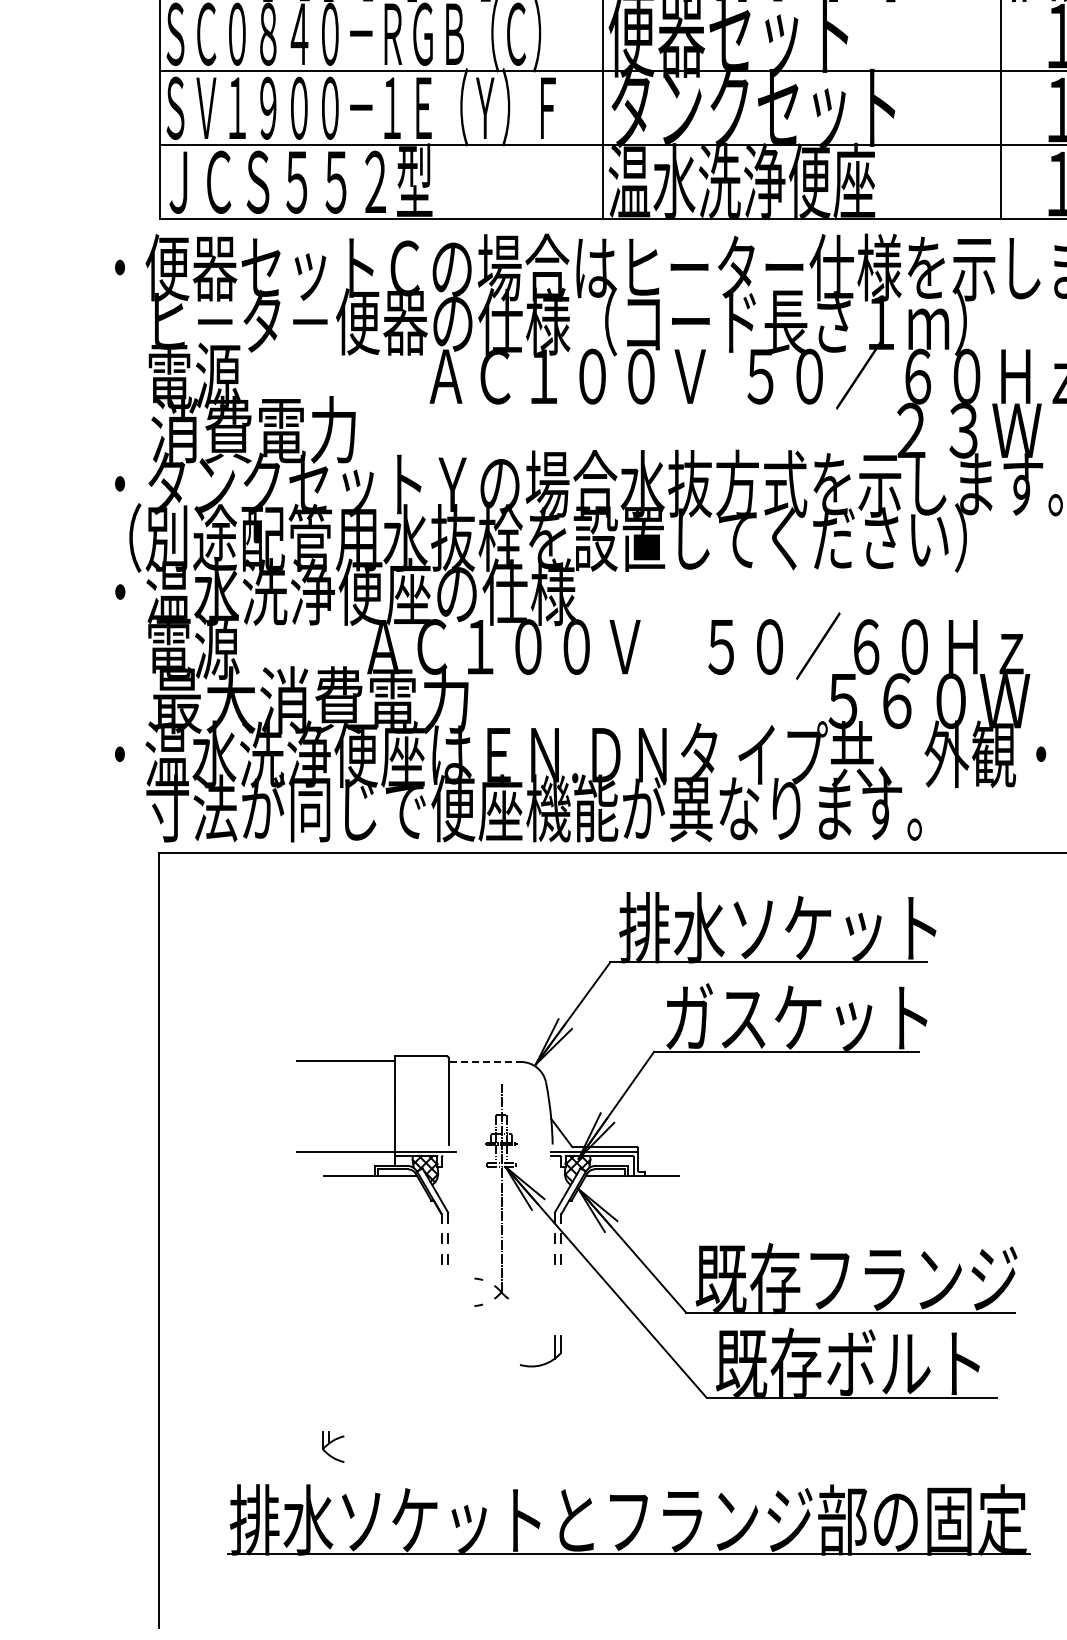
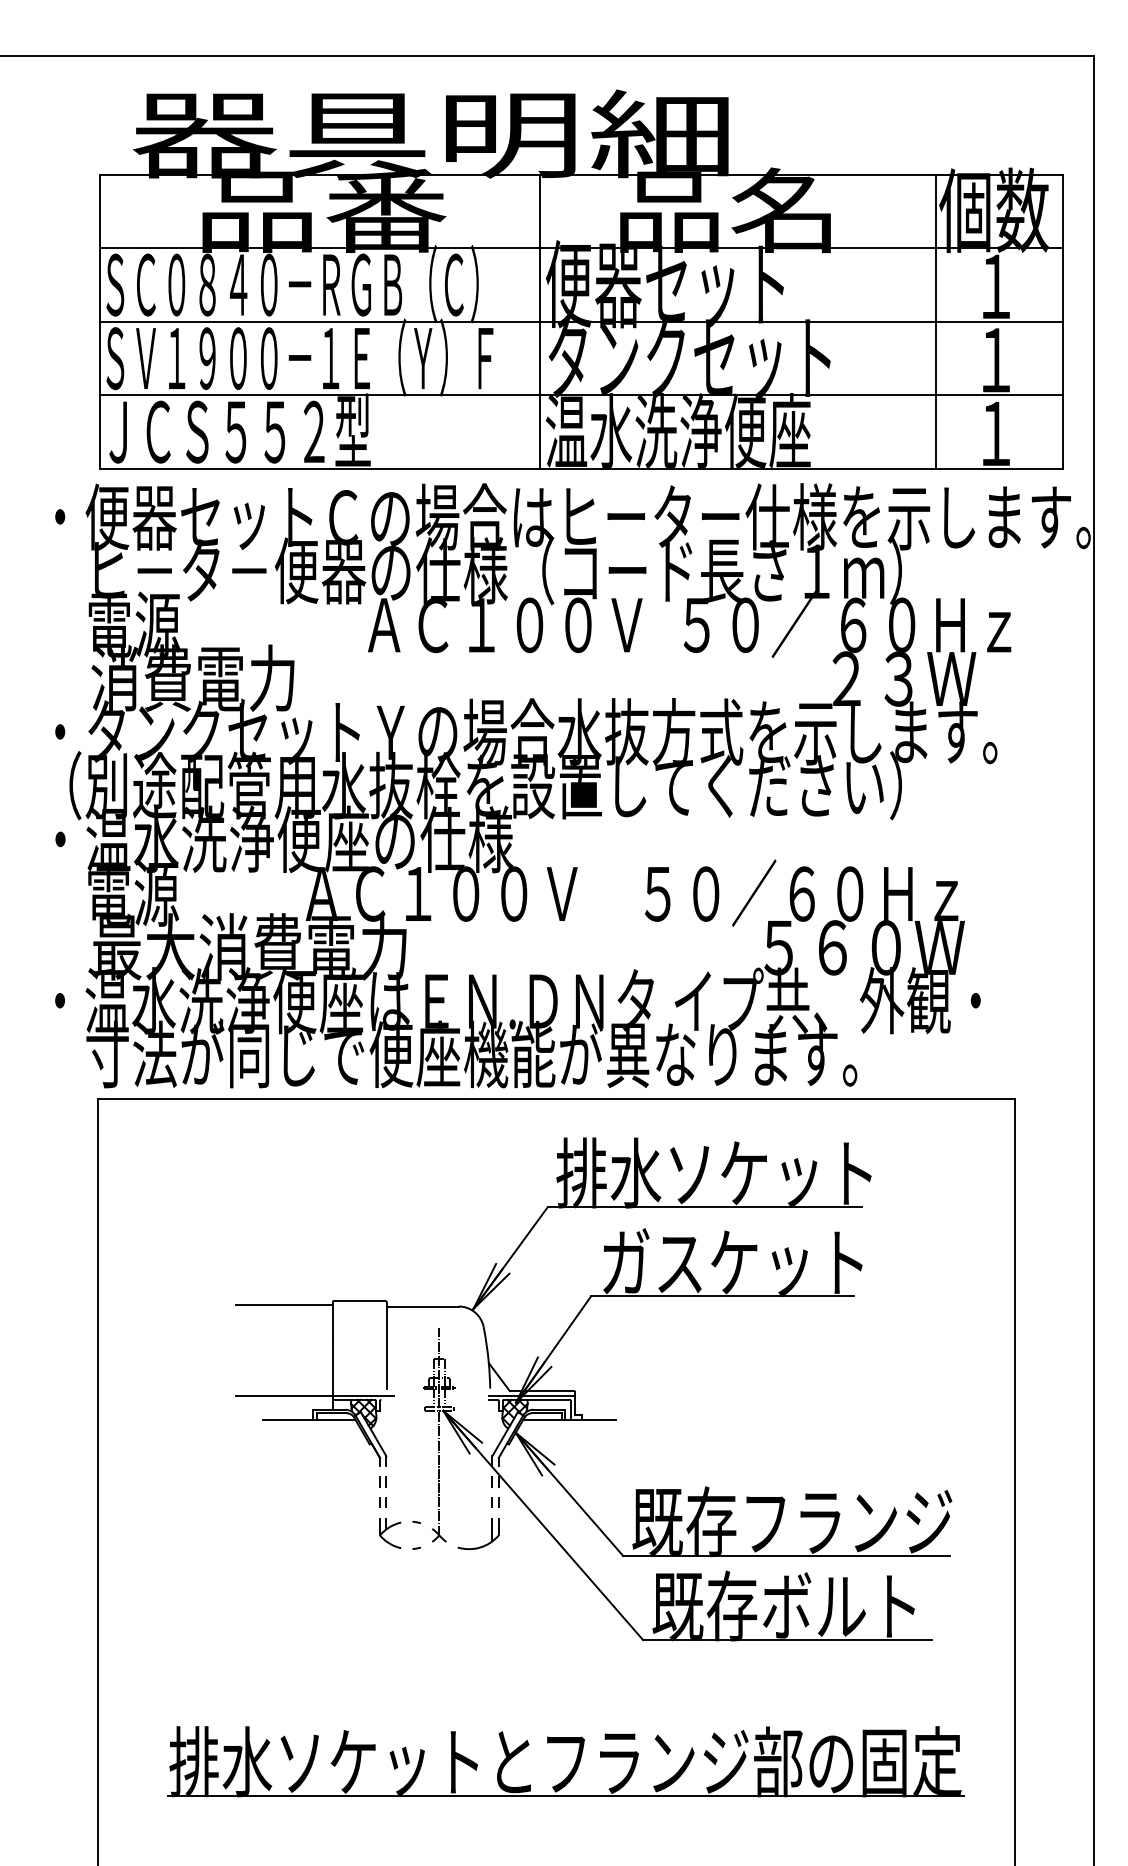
line: (485, 1061) -> (423, 1306), dashed -> solid
part: (546, 1361) -> (484, 1544), moved
part: (333, 1447) -> (390, 1533), moved

